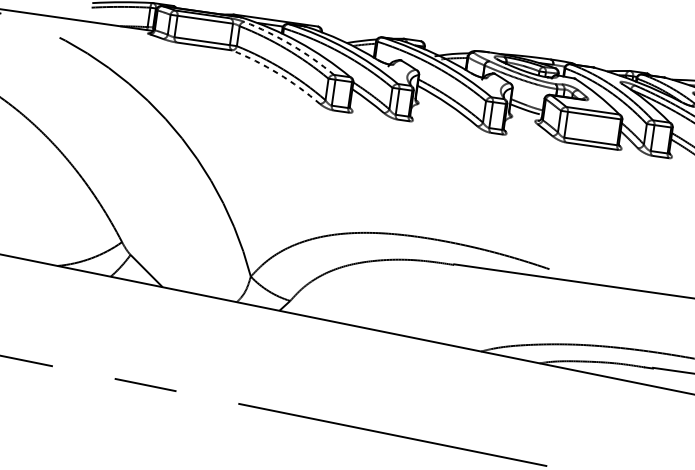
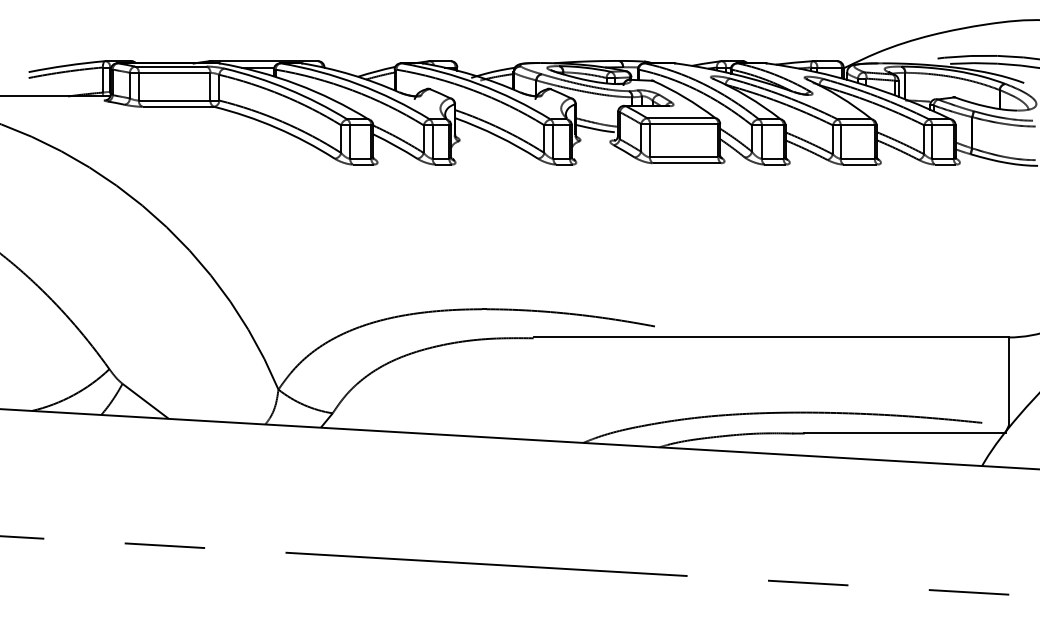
arc: (291, 45) -> (288, 89), dashed -> solid
arc: (278, 73) -> (276, 127), dashed -> solid

